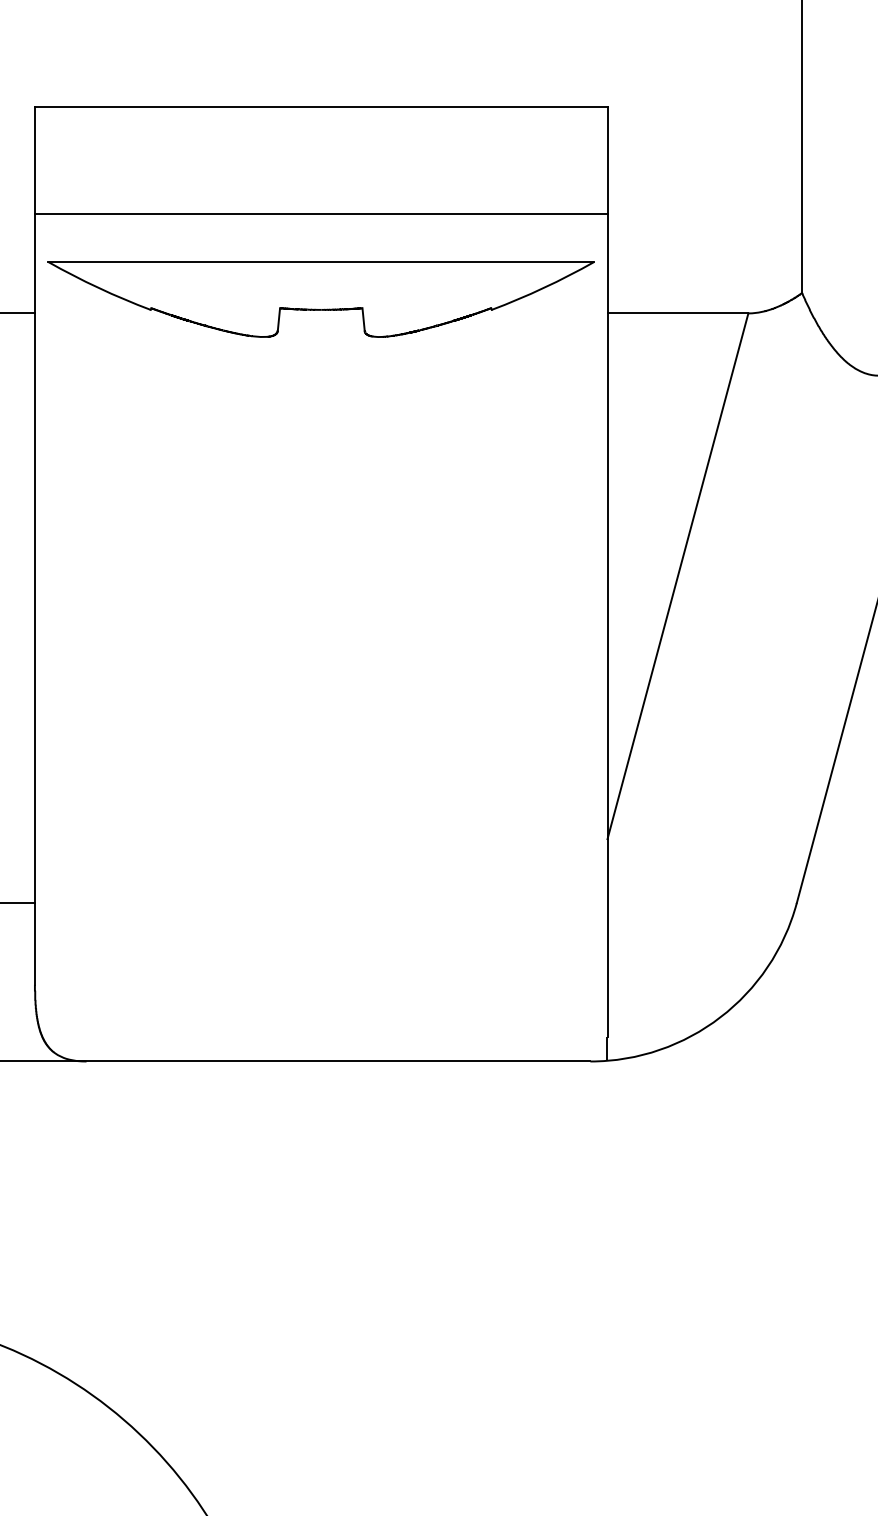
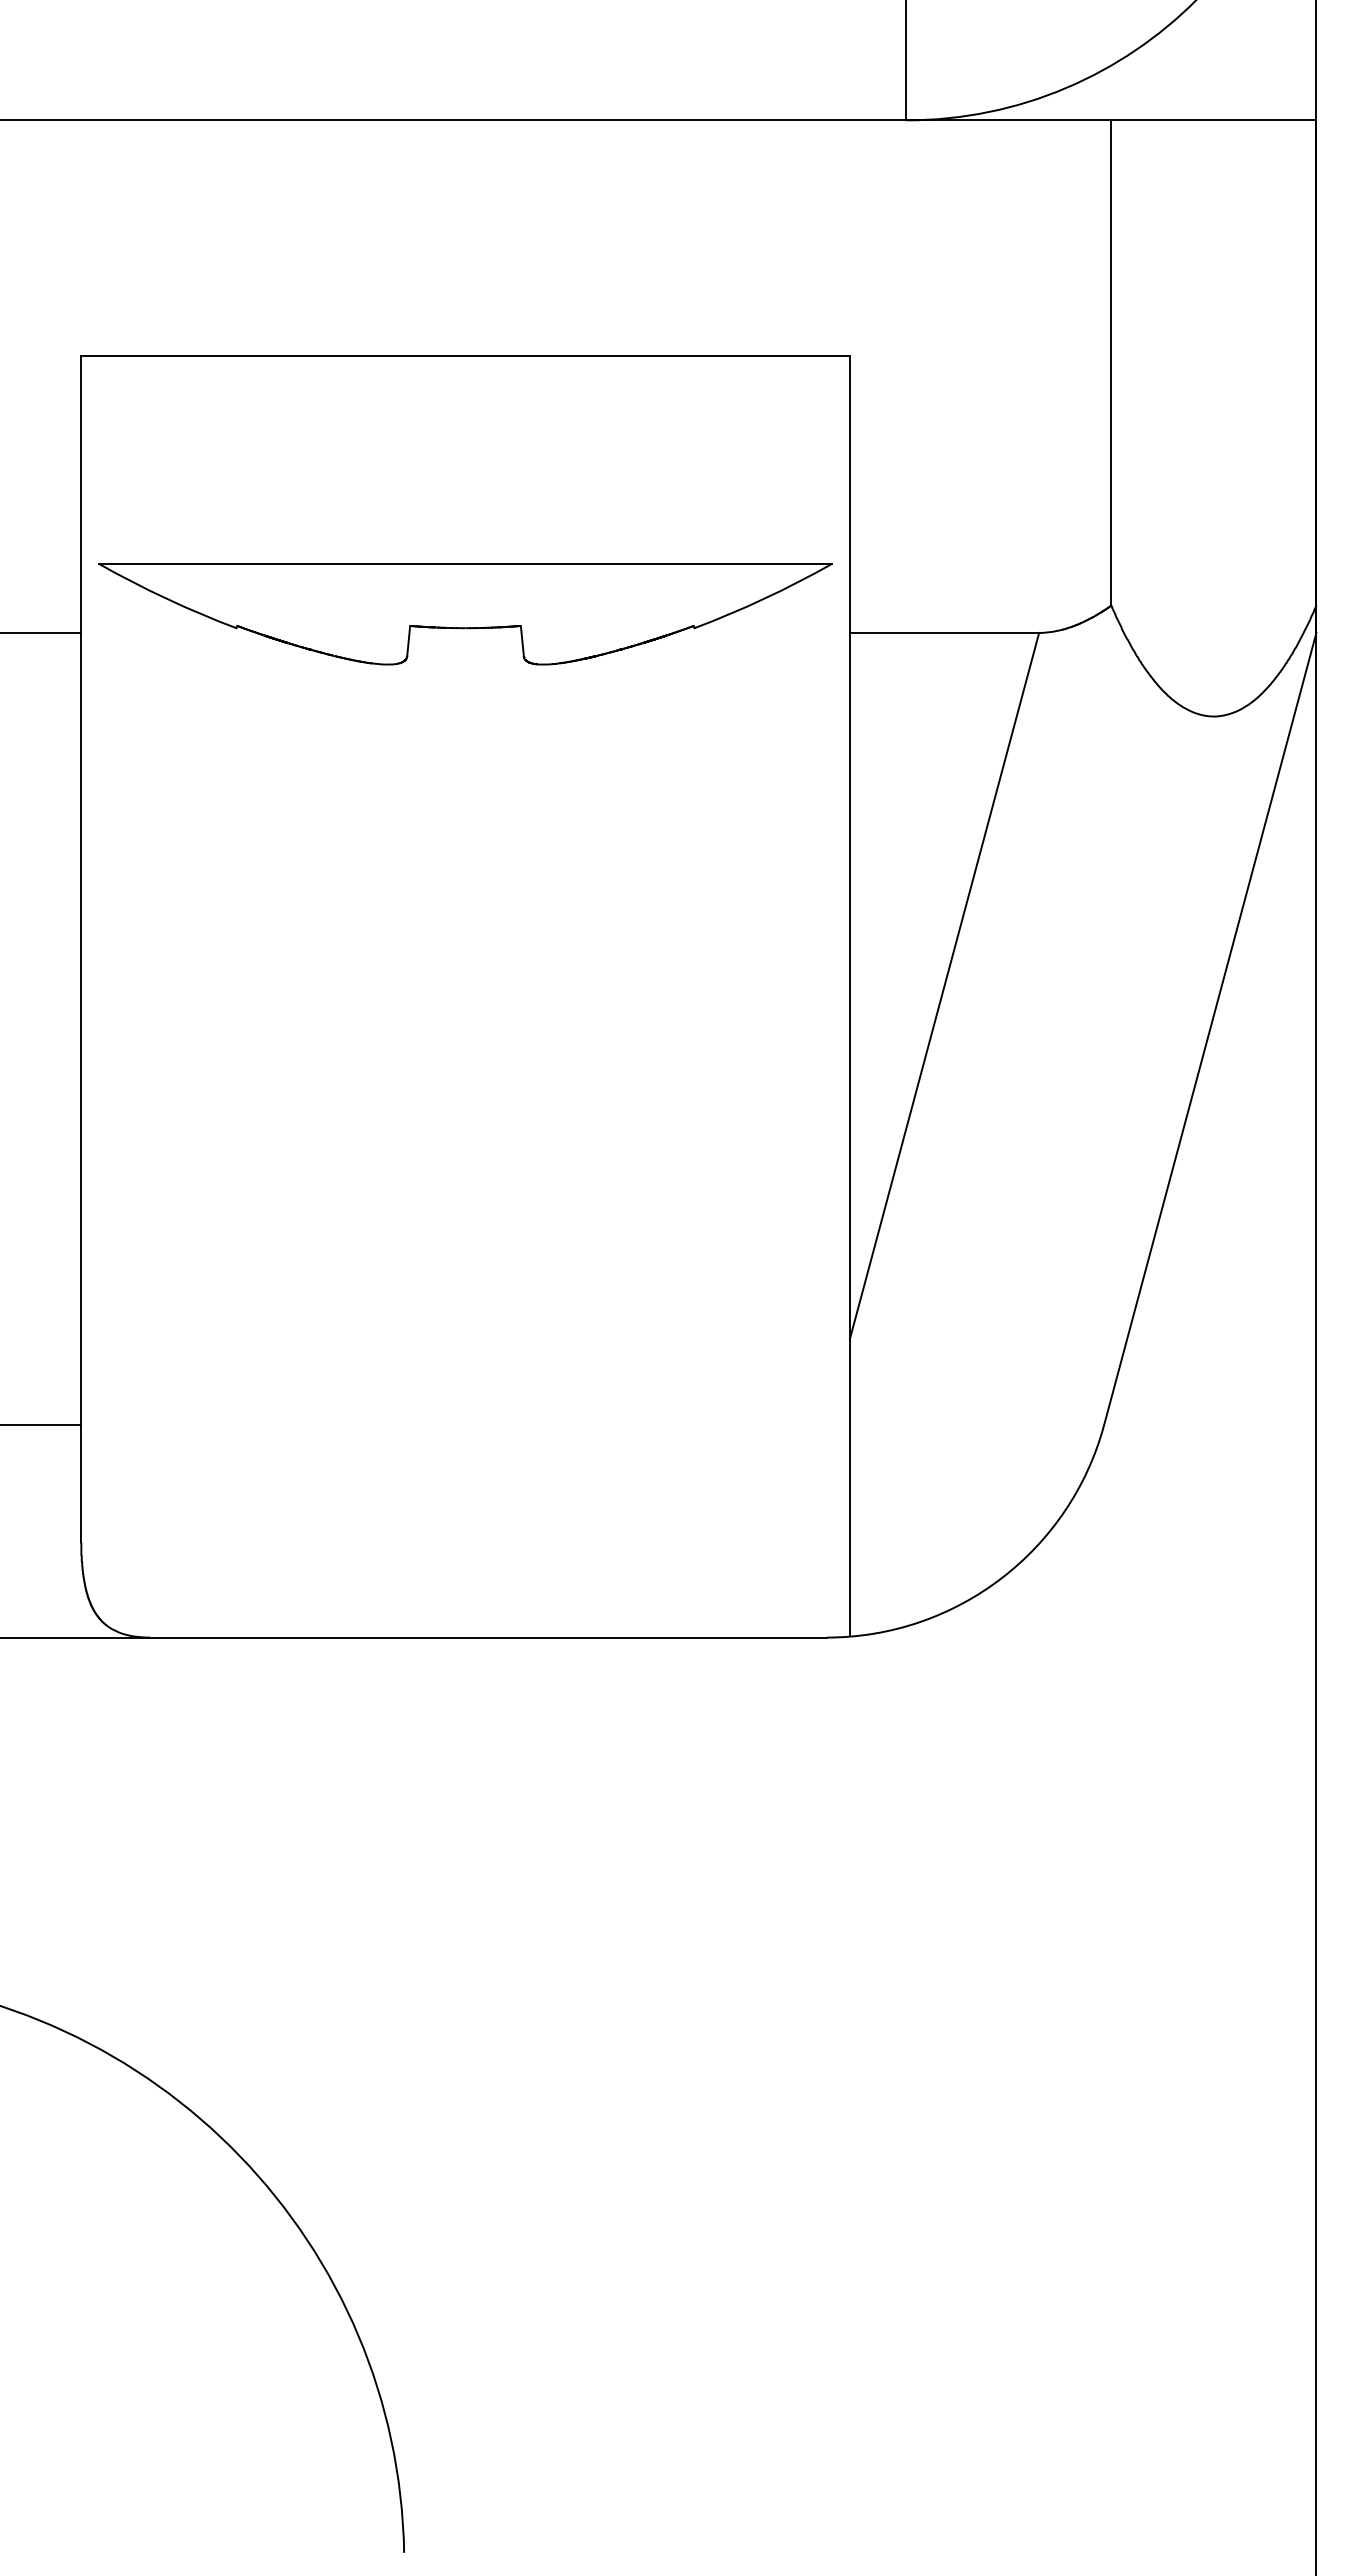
line: (321, 214) -> (465, 499), removed

